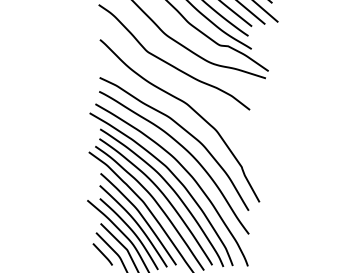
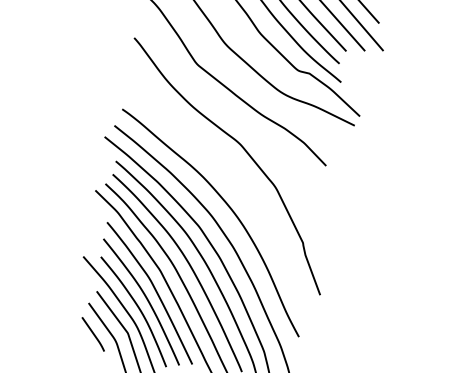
curve: (182, 129) -> (229, 178), removed

